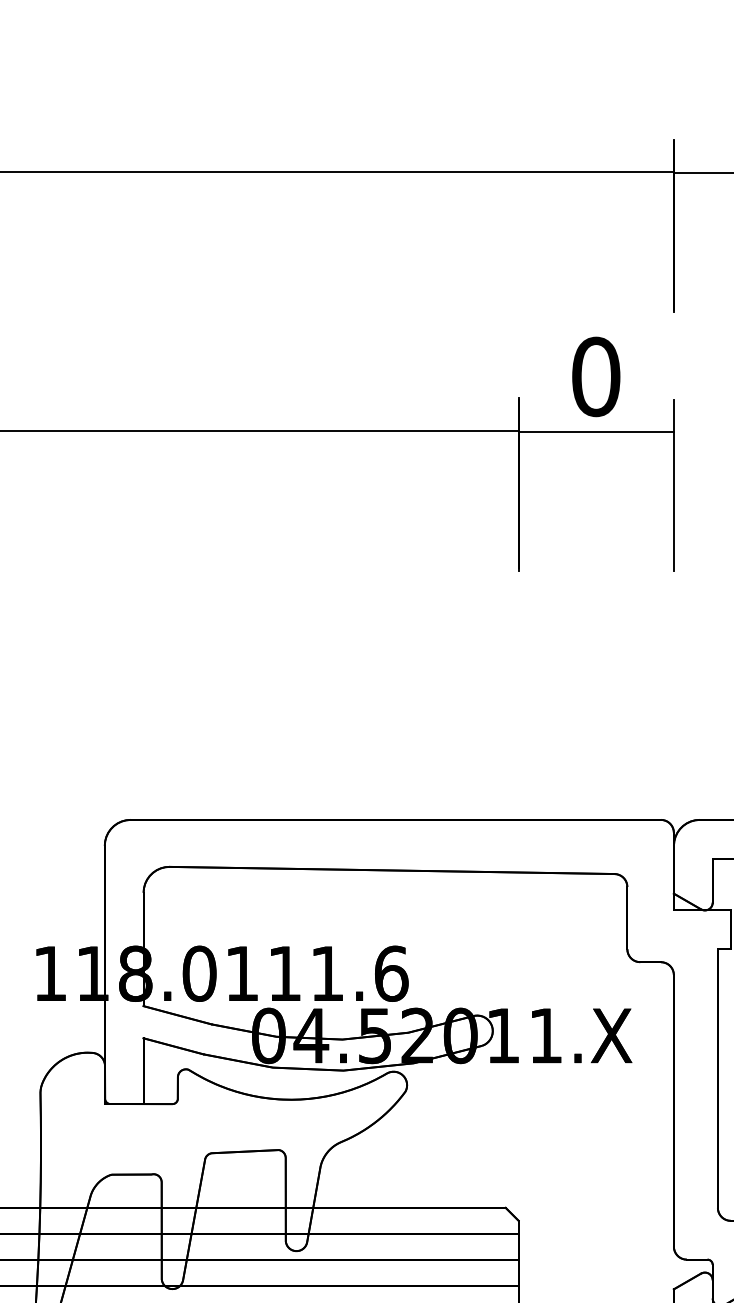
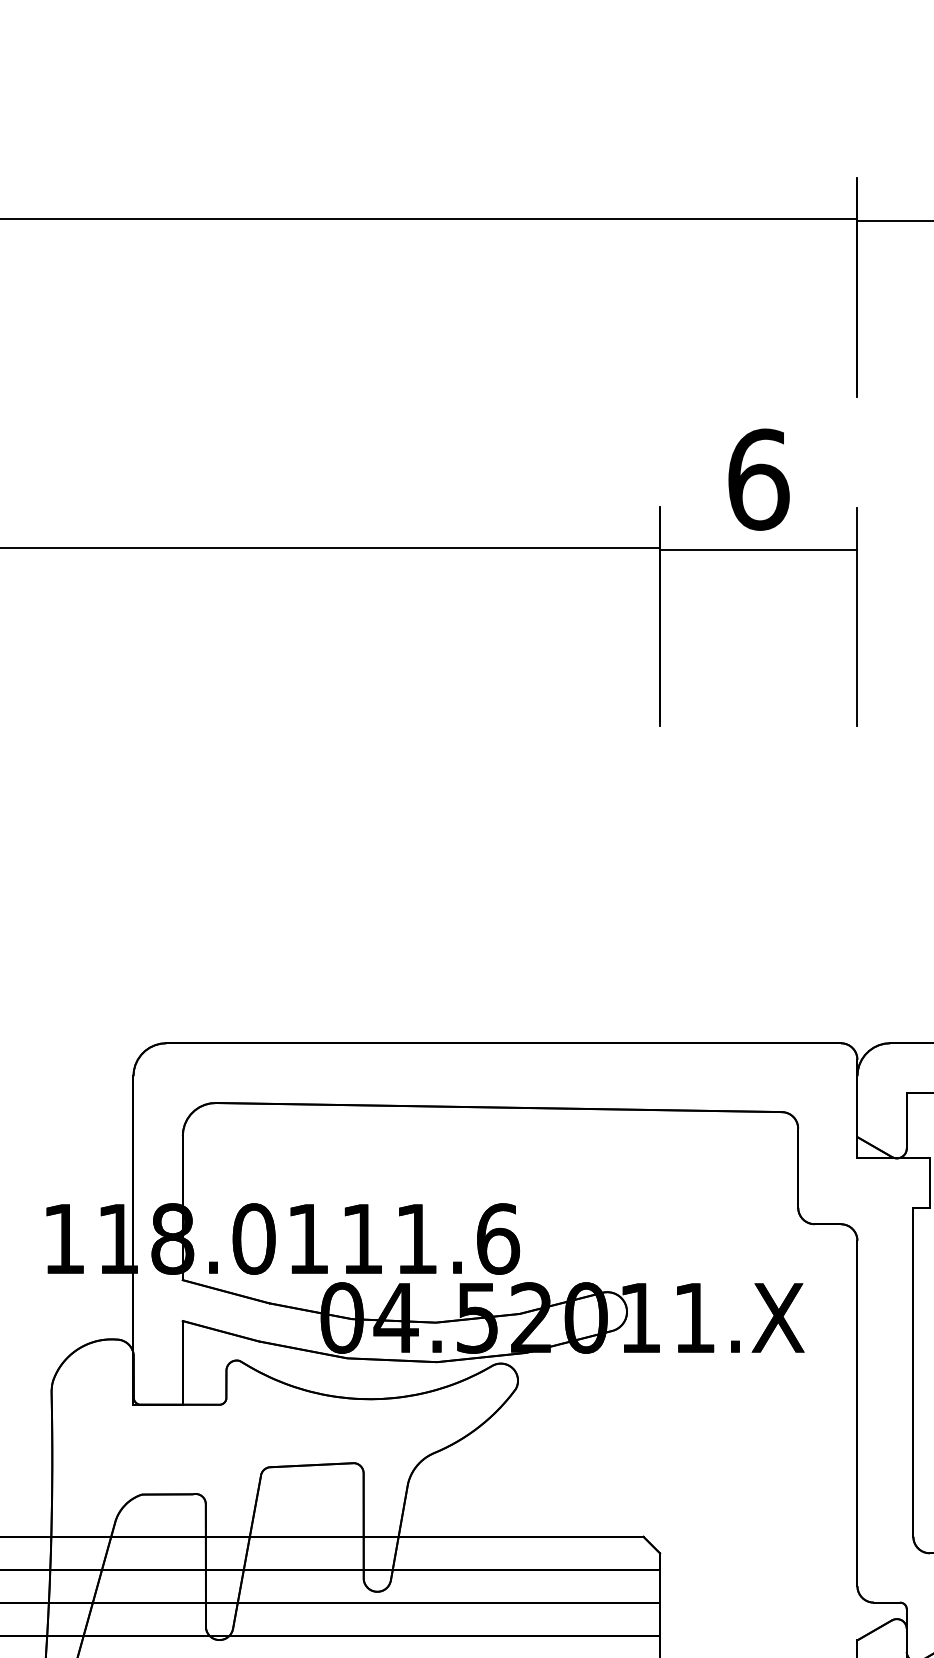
text: (596, 376) -> (758, 479), 0 -> 6

